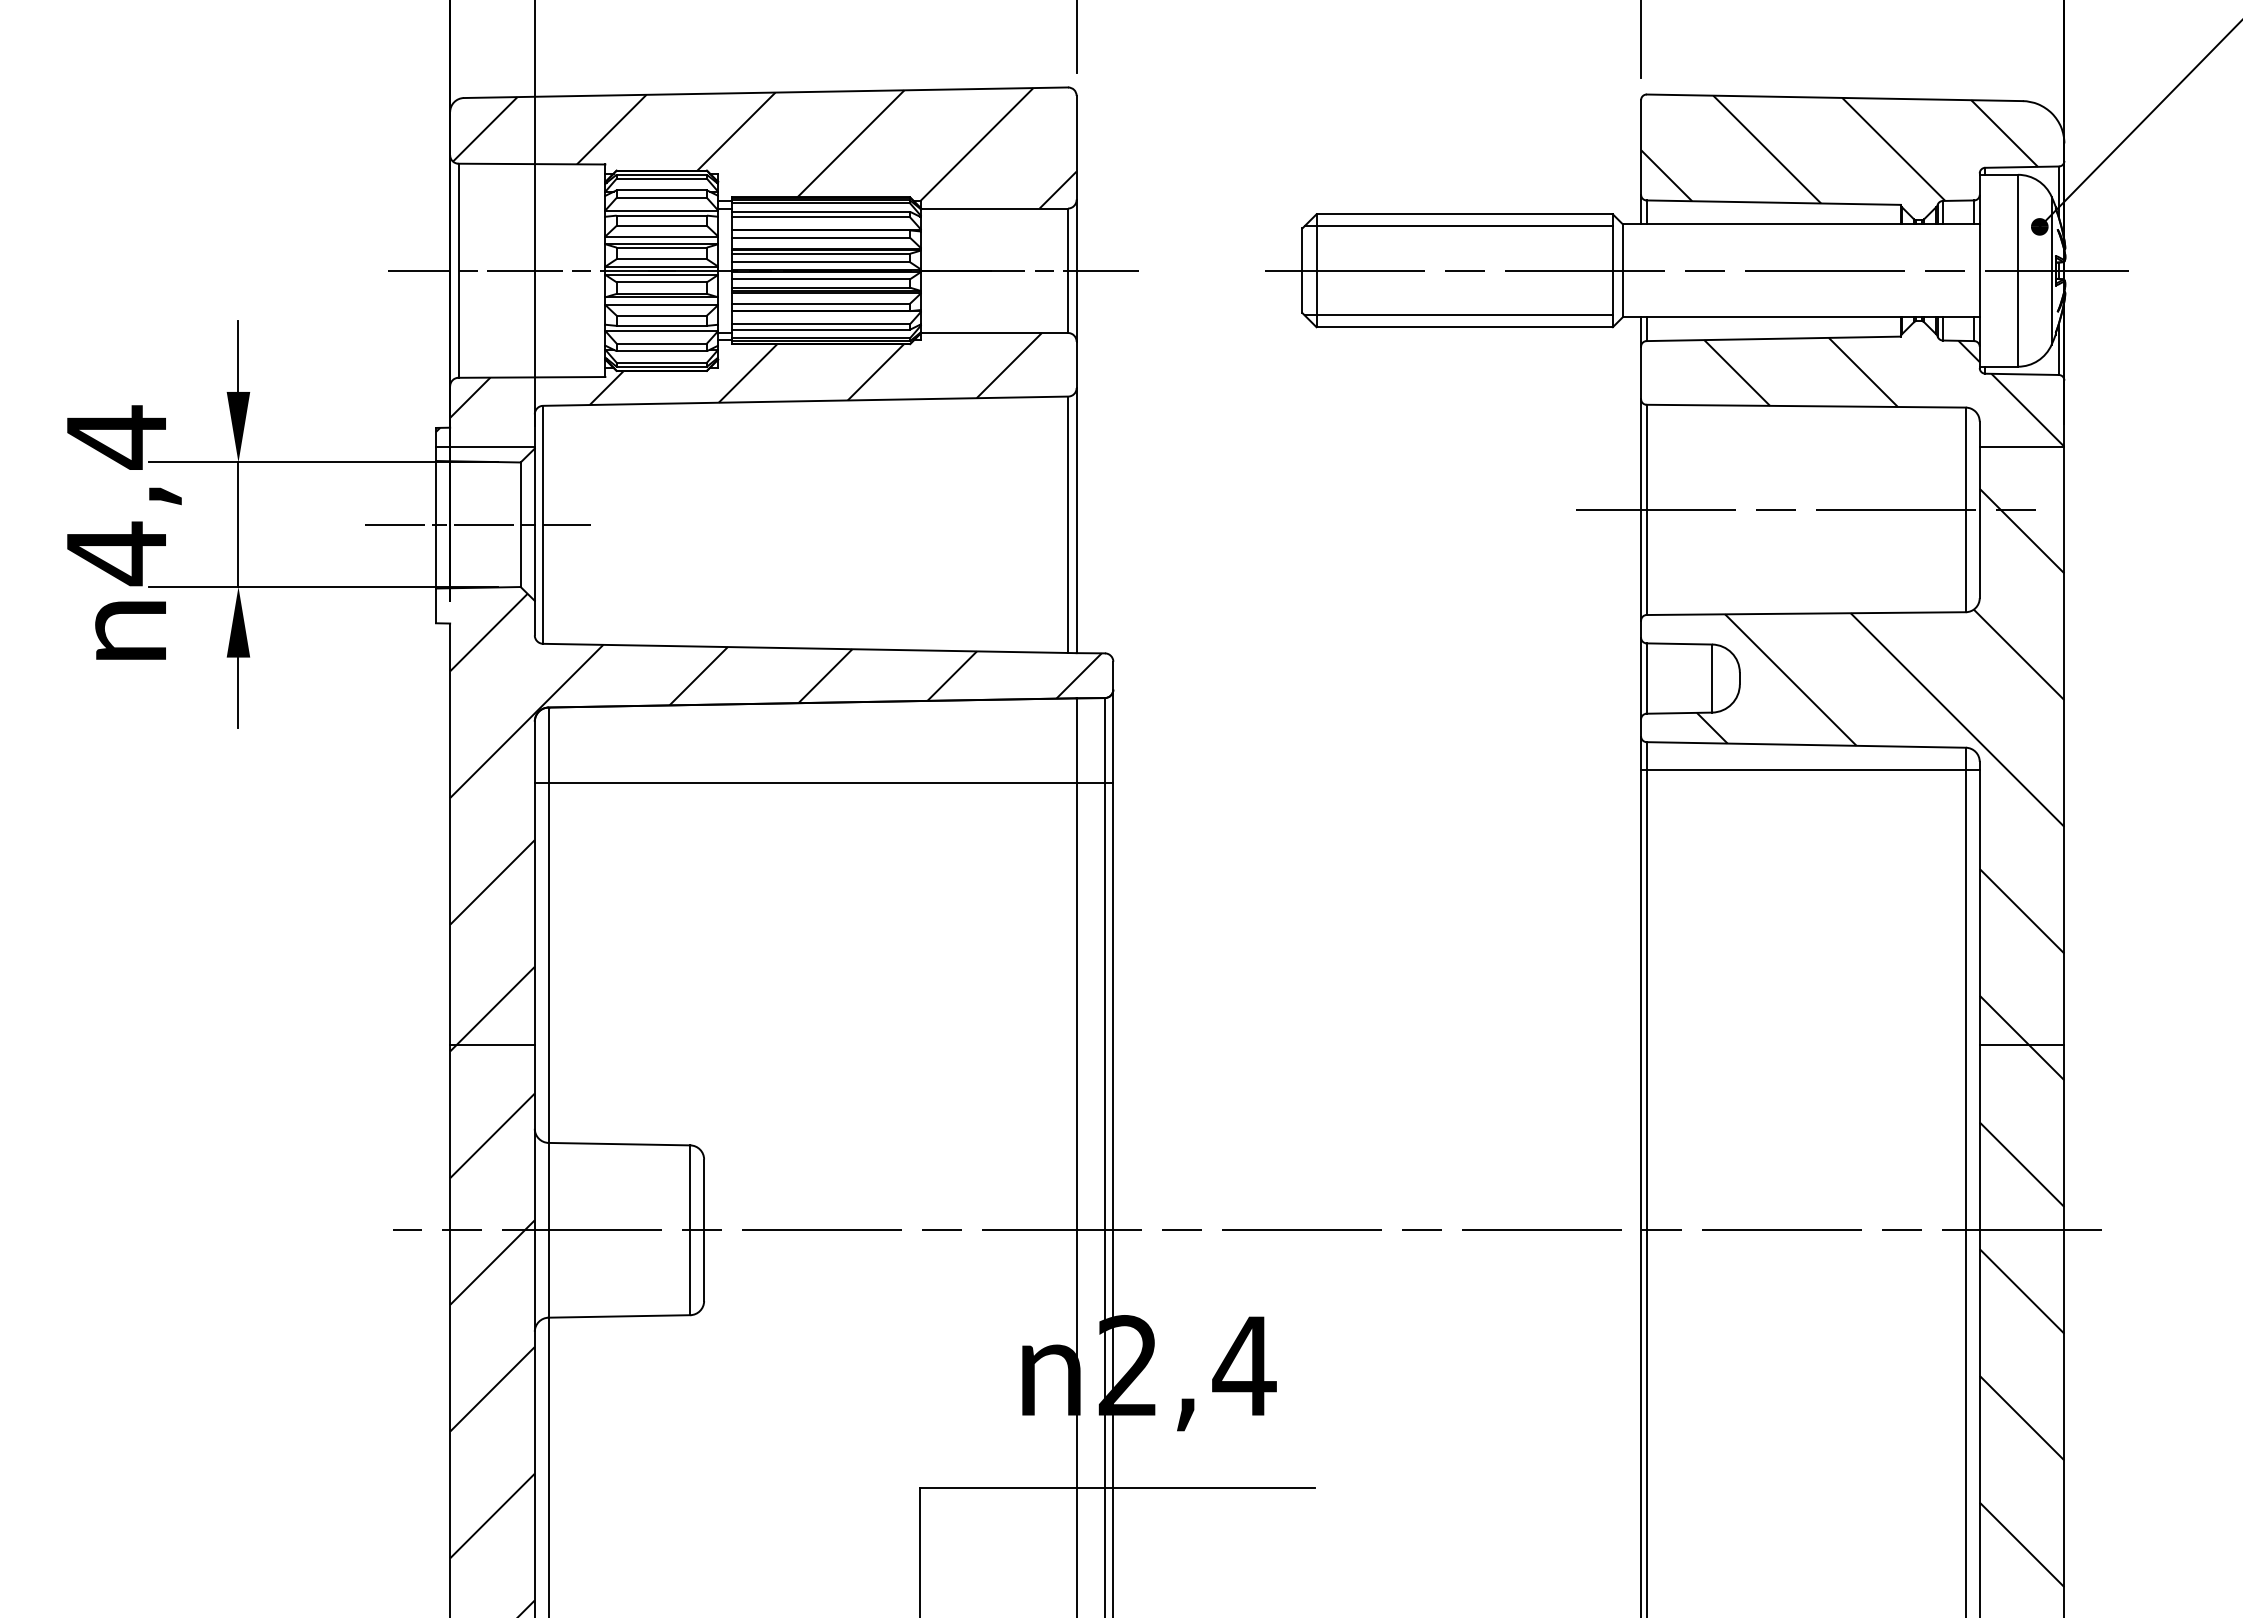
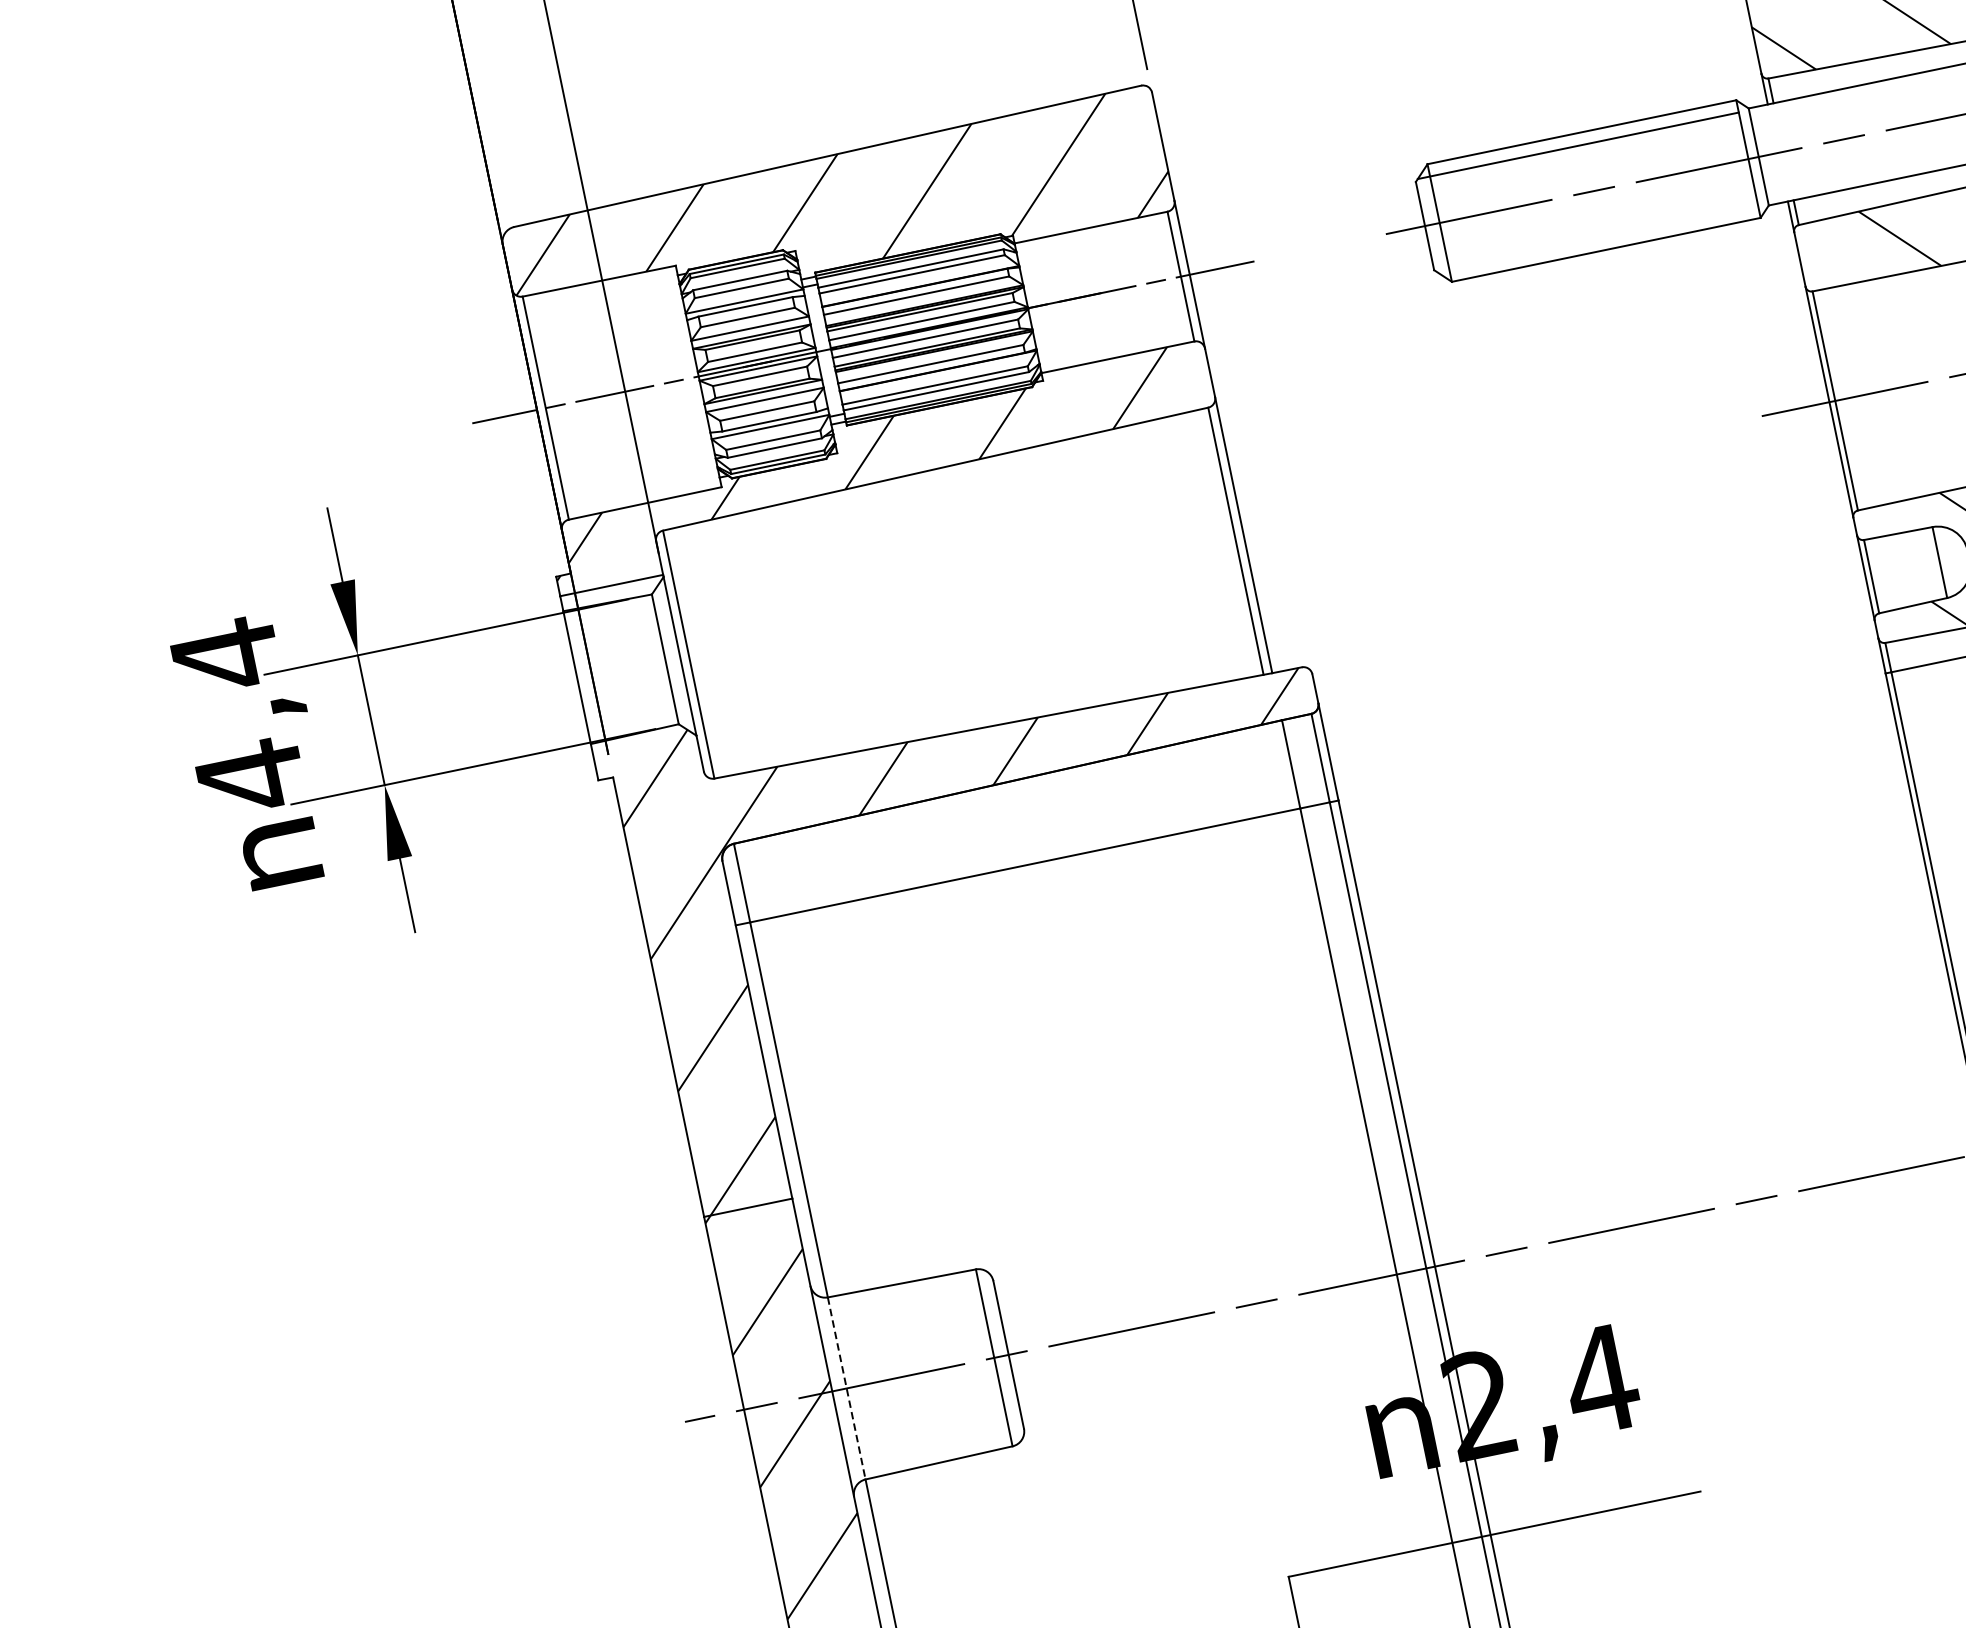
line: (1458, 315) -> (1597, 239), removed
line: (478, 524) -> (621, 668), removed
line: (548, 1230) -> (846, 1388), solid -> dashed

